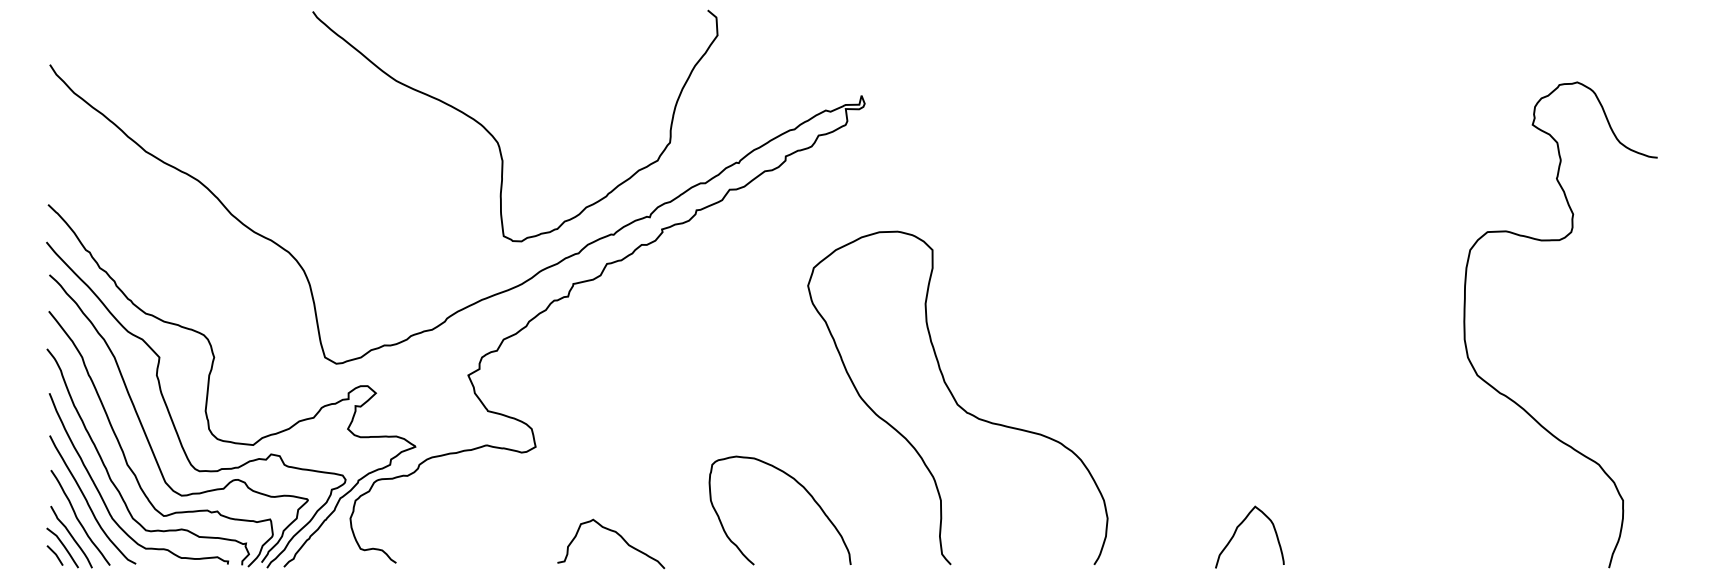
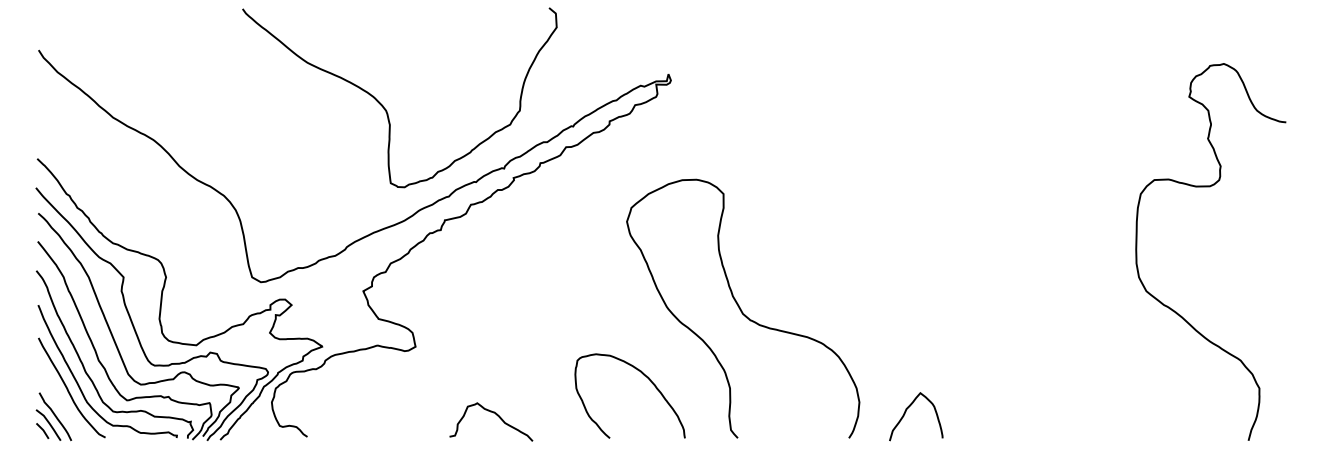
curve: (798, 484) -> (644, 375), moved
curve: (78, 518) -> (60, 402), removed
curve: (1237, 529) -> (906, 410), moved
curve: (618, 535) -> (496, 415), moved

